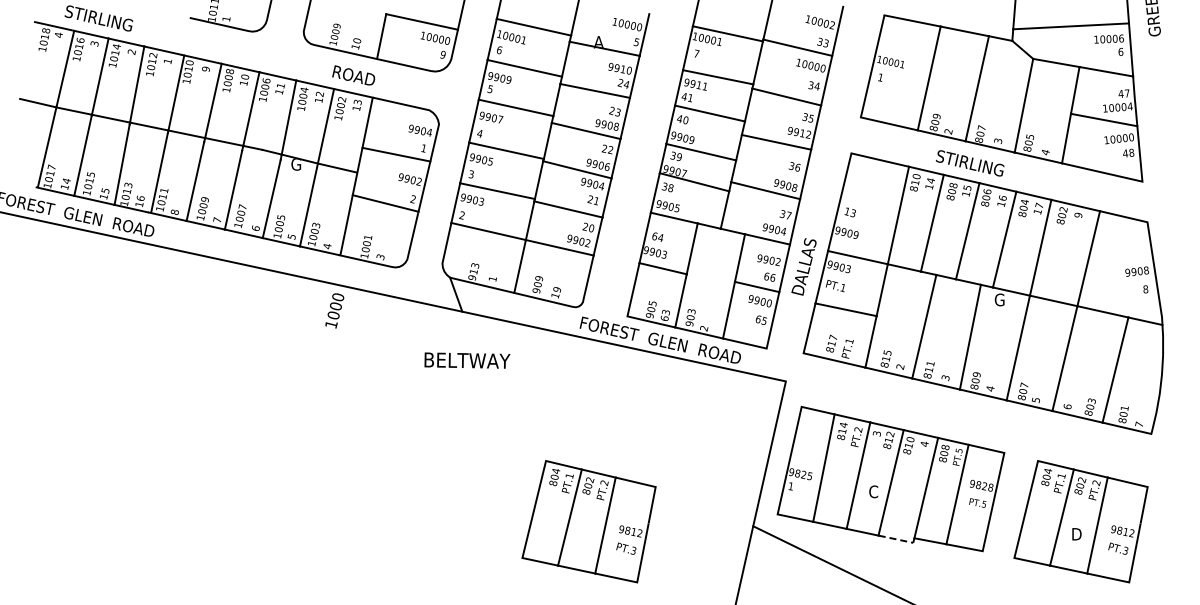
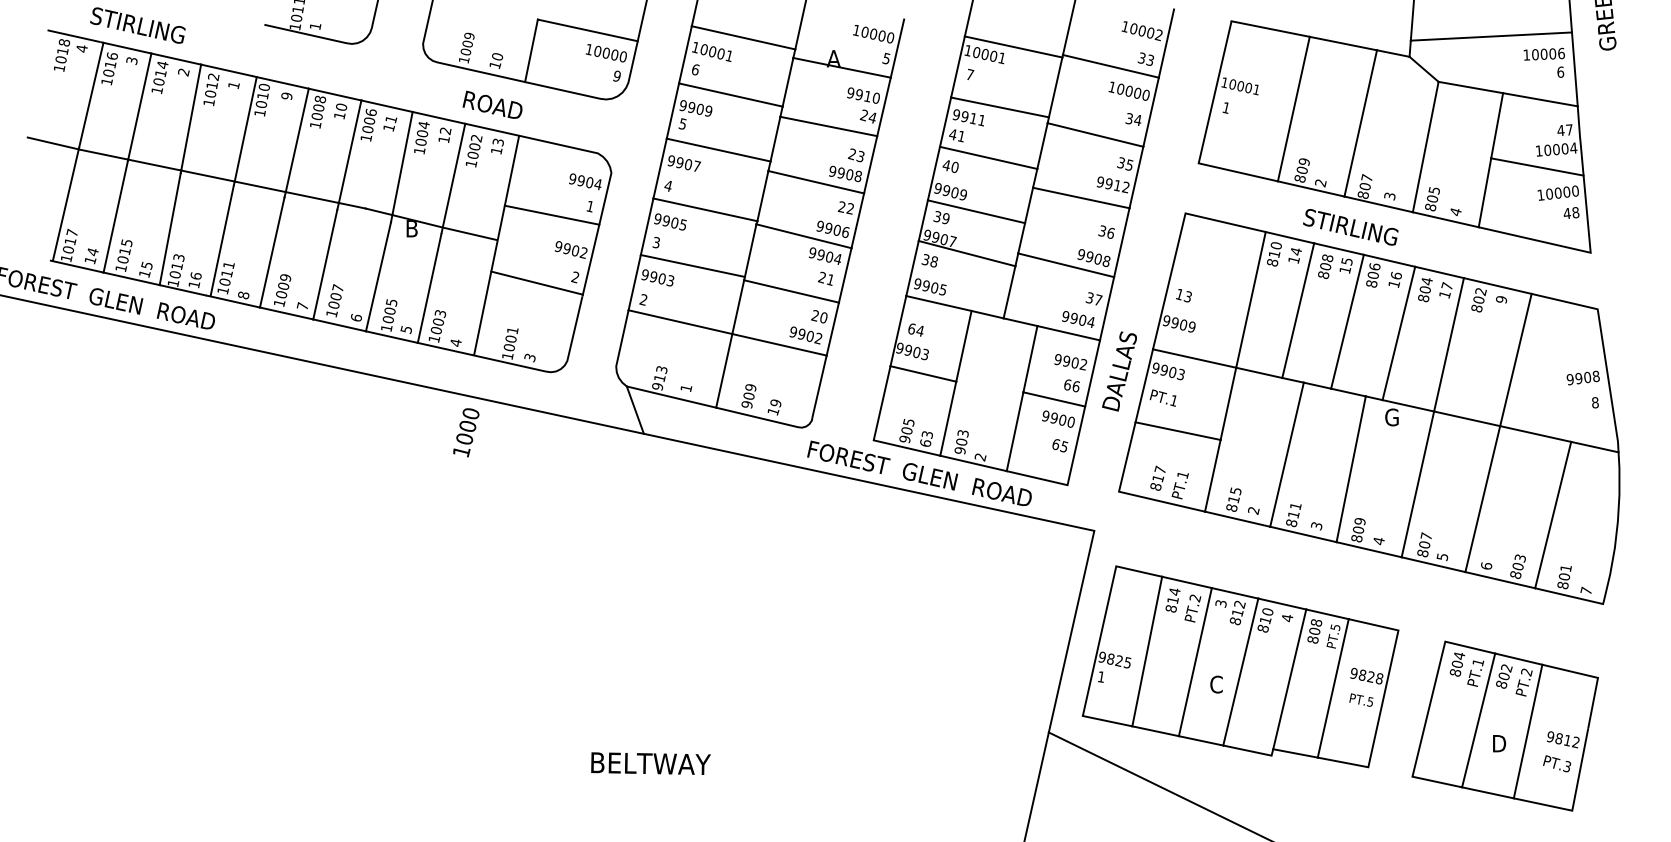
text: (296, 164) -> (412, 228), G -> B
text: (467, 360) -> (651, 763), moved
part: (588, 521) -> (819, 725), removed
line: (898, 539) -> (1251, 750), dashed -> solid

